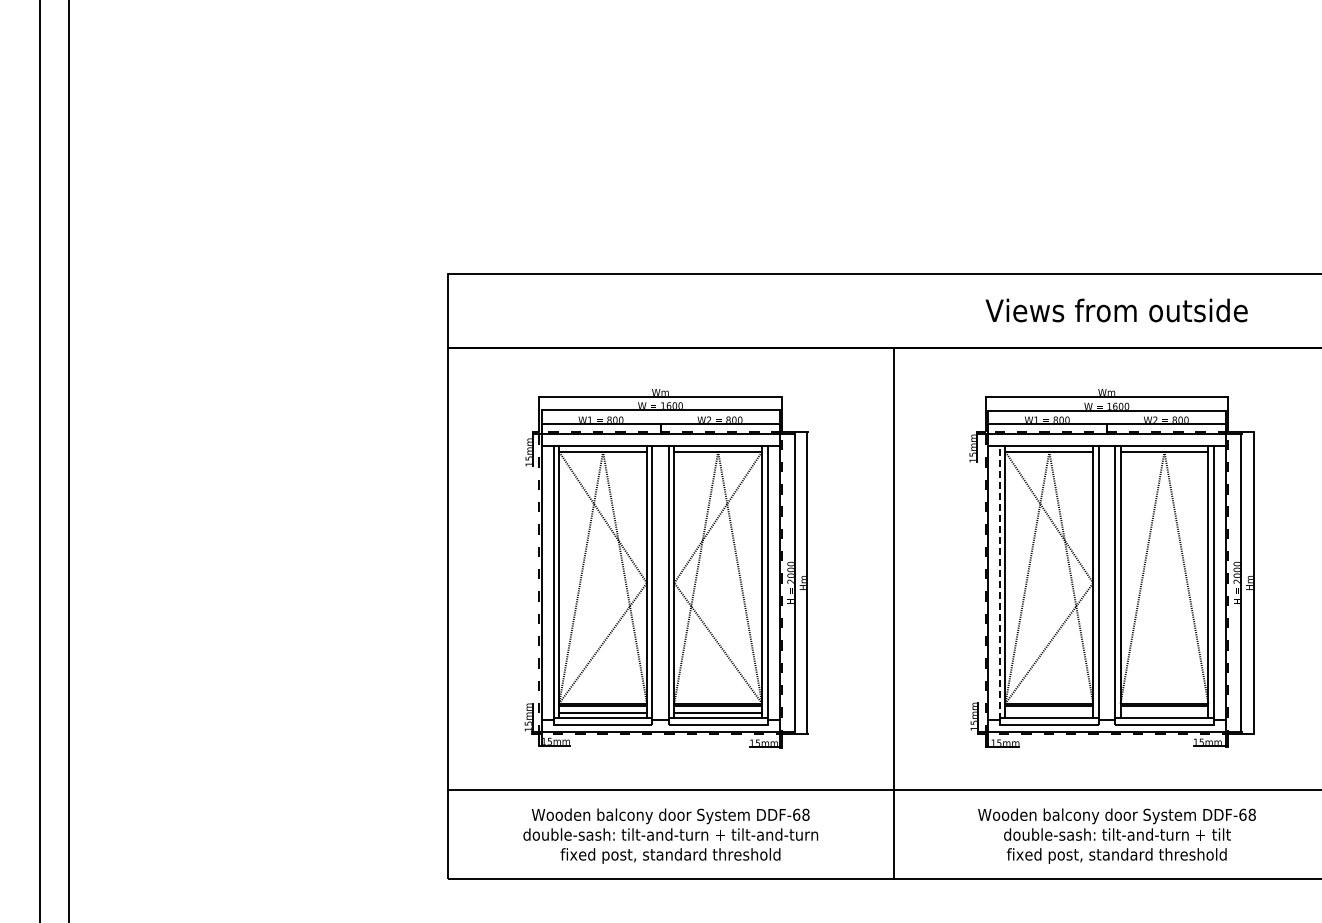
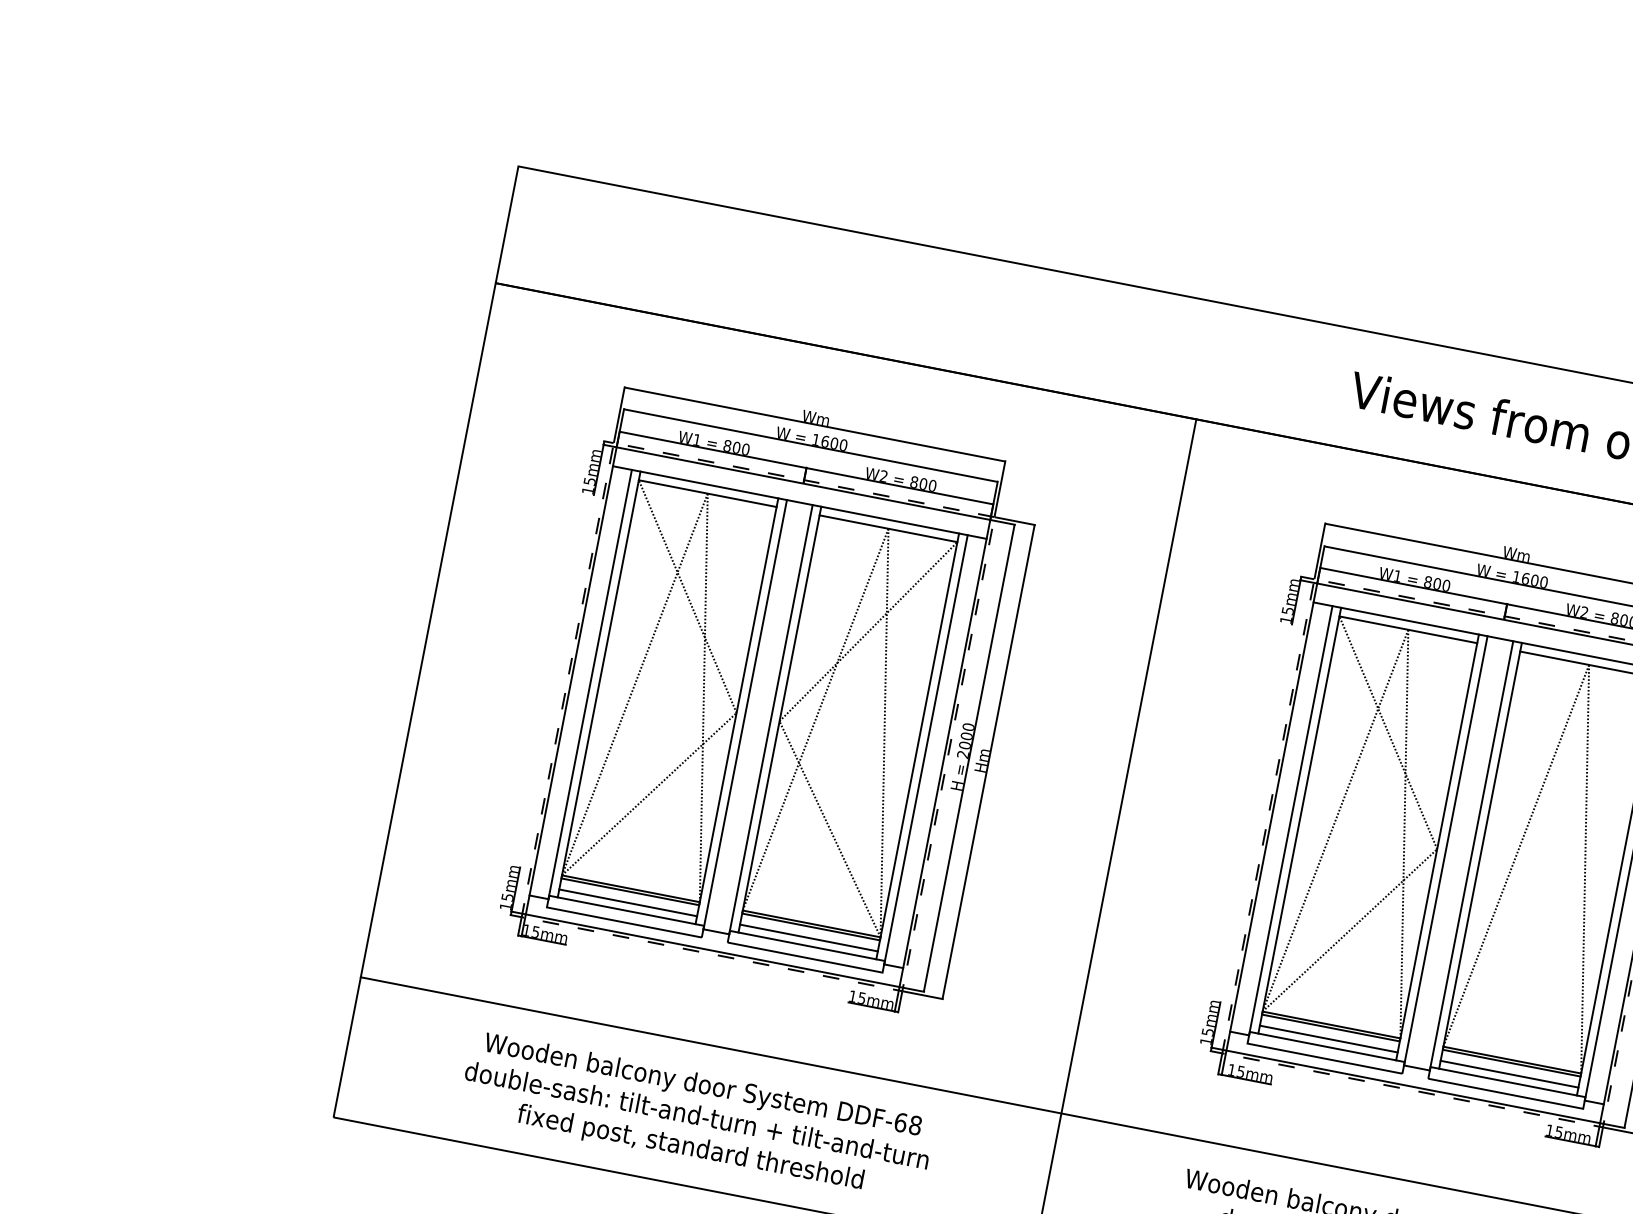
line: (999, 583) -> (1289, 821), dashed -> solid
line: (1049, 712) -> (1329, 1039), added
line: (1164, 712) -> (1509, 1074), added

